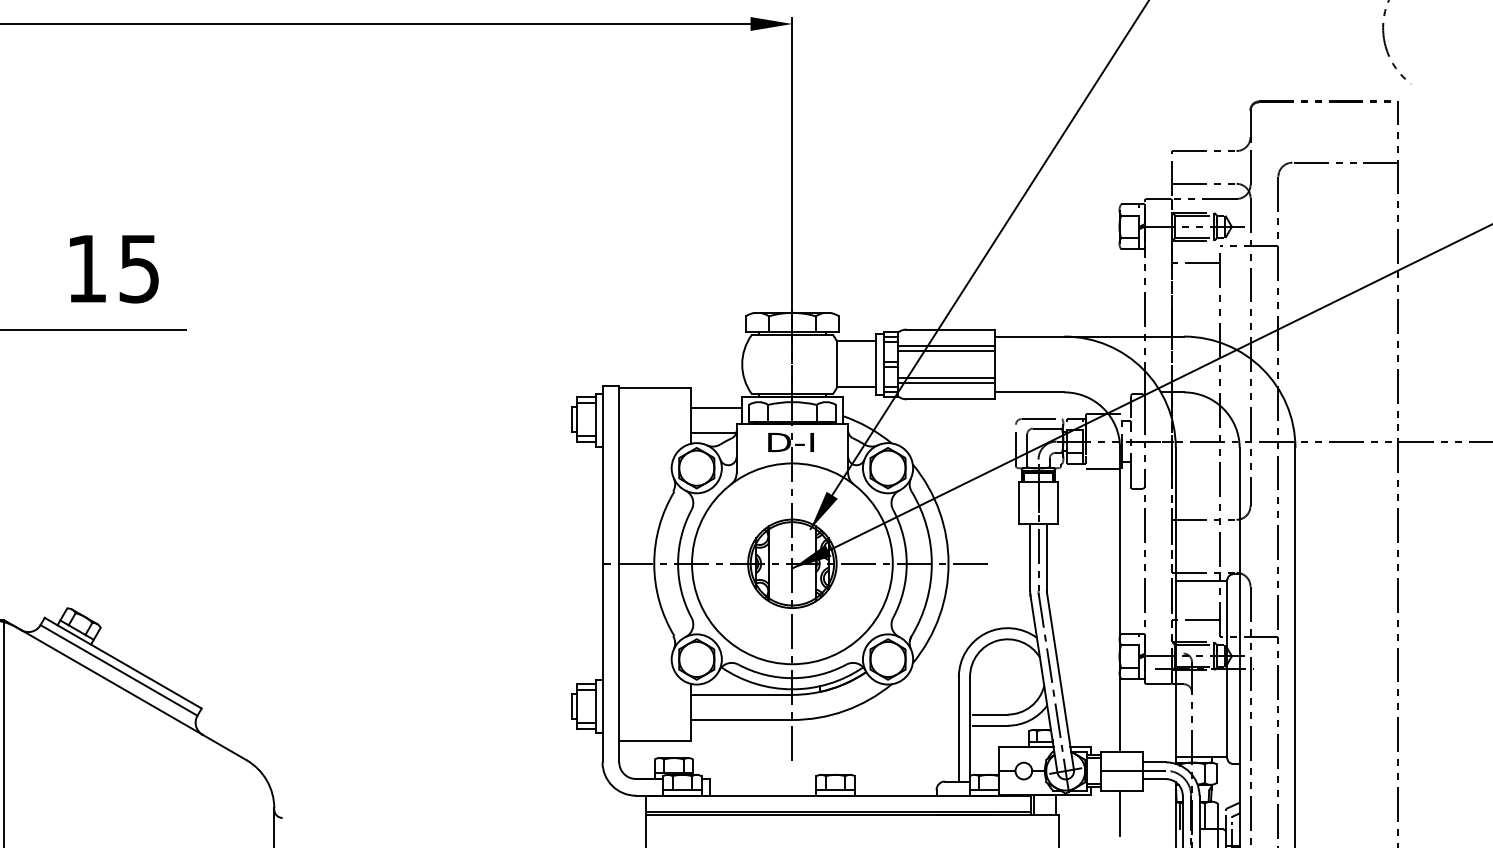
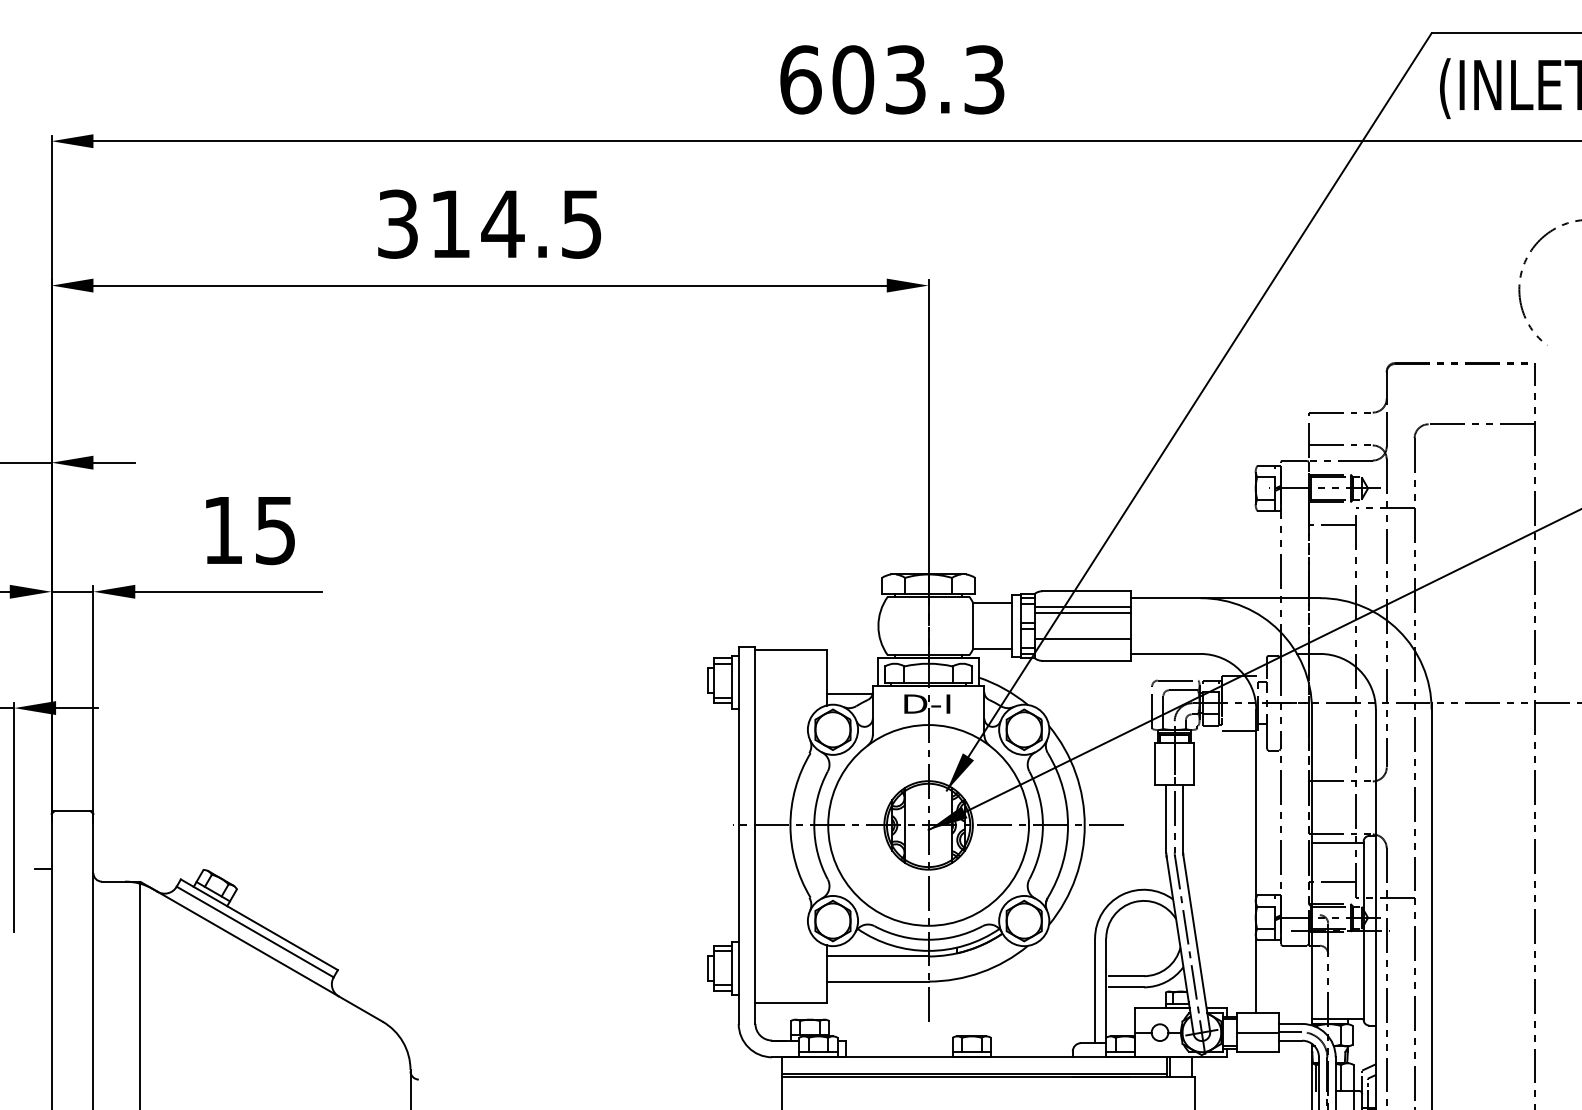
line: (946, 382) -> (1082, 644), removed
line: (716, 407) -> (852, 669), removed
line: (1120, 812) -> (1256, 1074), removed

